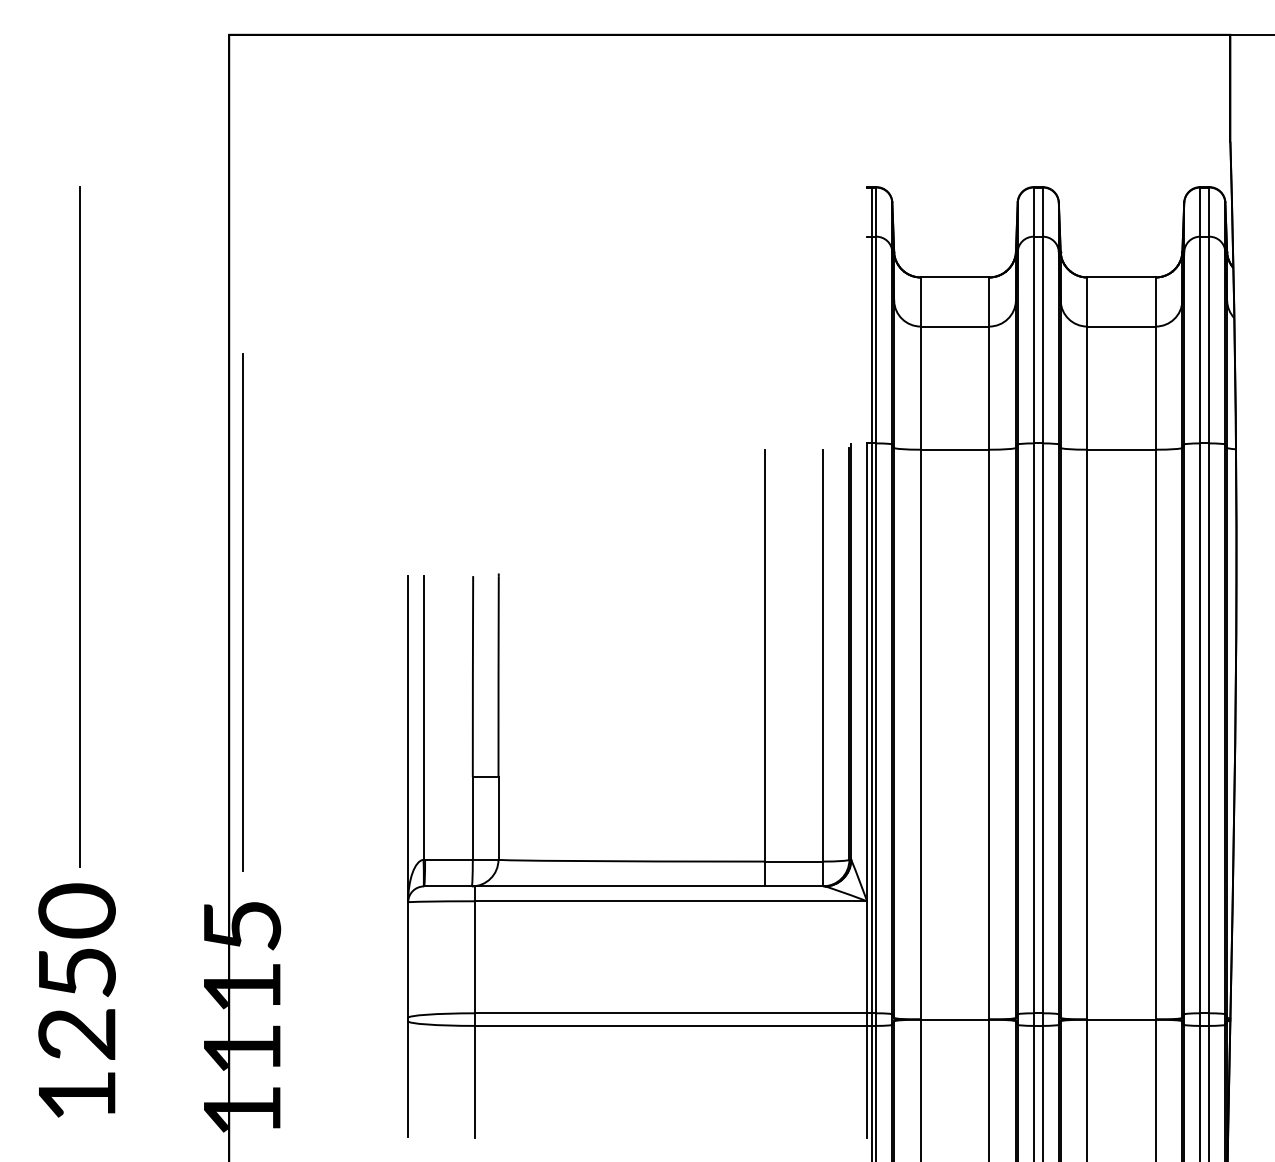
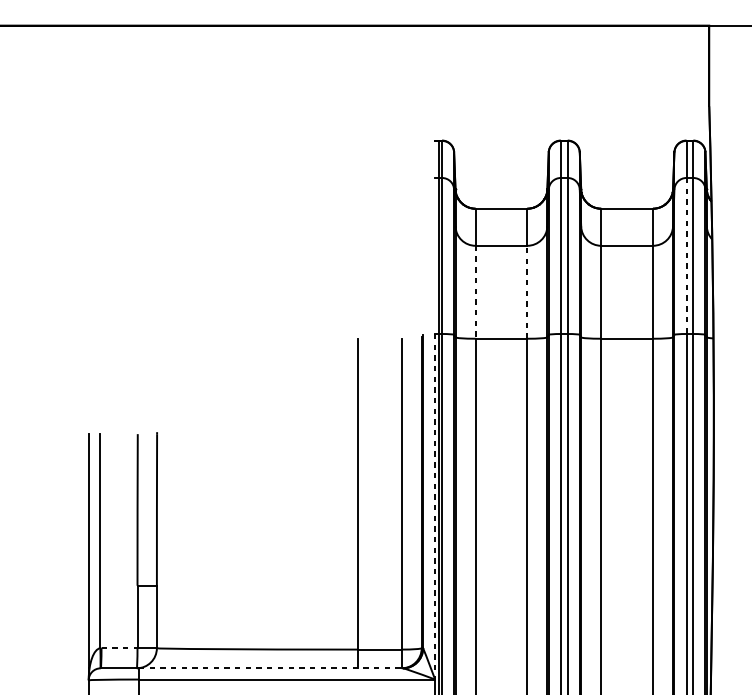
line: (1200, 340) -> (686, 256), solid -> dashed
line: (920, 388) -> (475, 292), solid -> dashed
line: (989, 388) -> (527, 292), solid -> dashed
line: (867, 672) -> (435, 506), solid -> dashed
line: (448, 859) -> (119, 648), solid -> dashed
line: (649, 886) -> (270, 668), solid -> dashed

